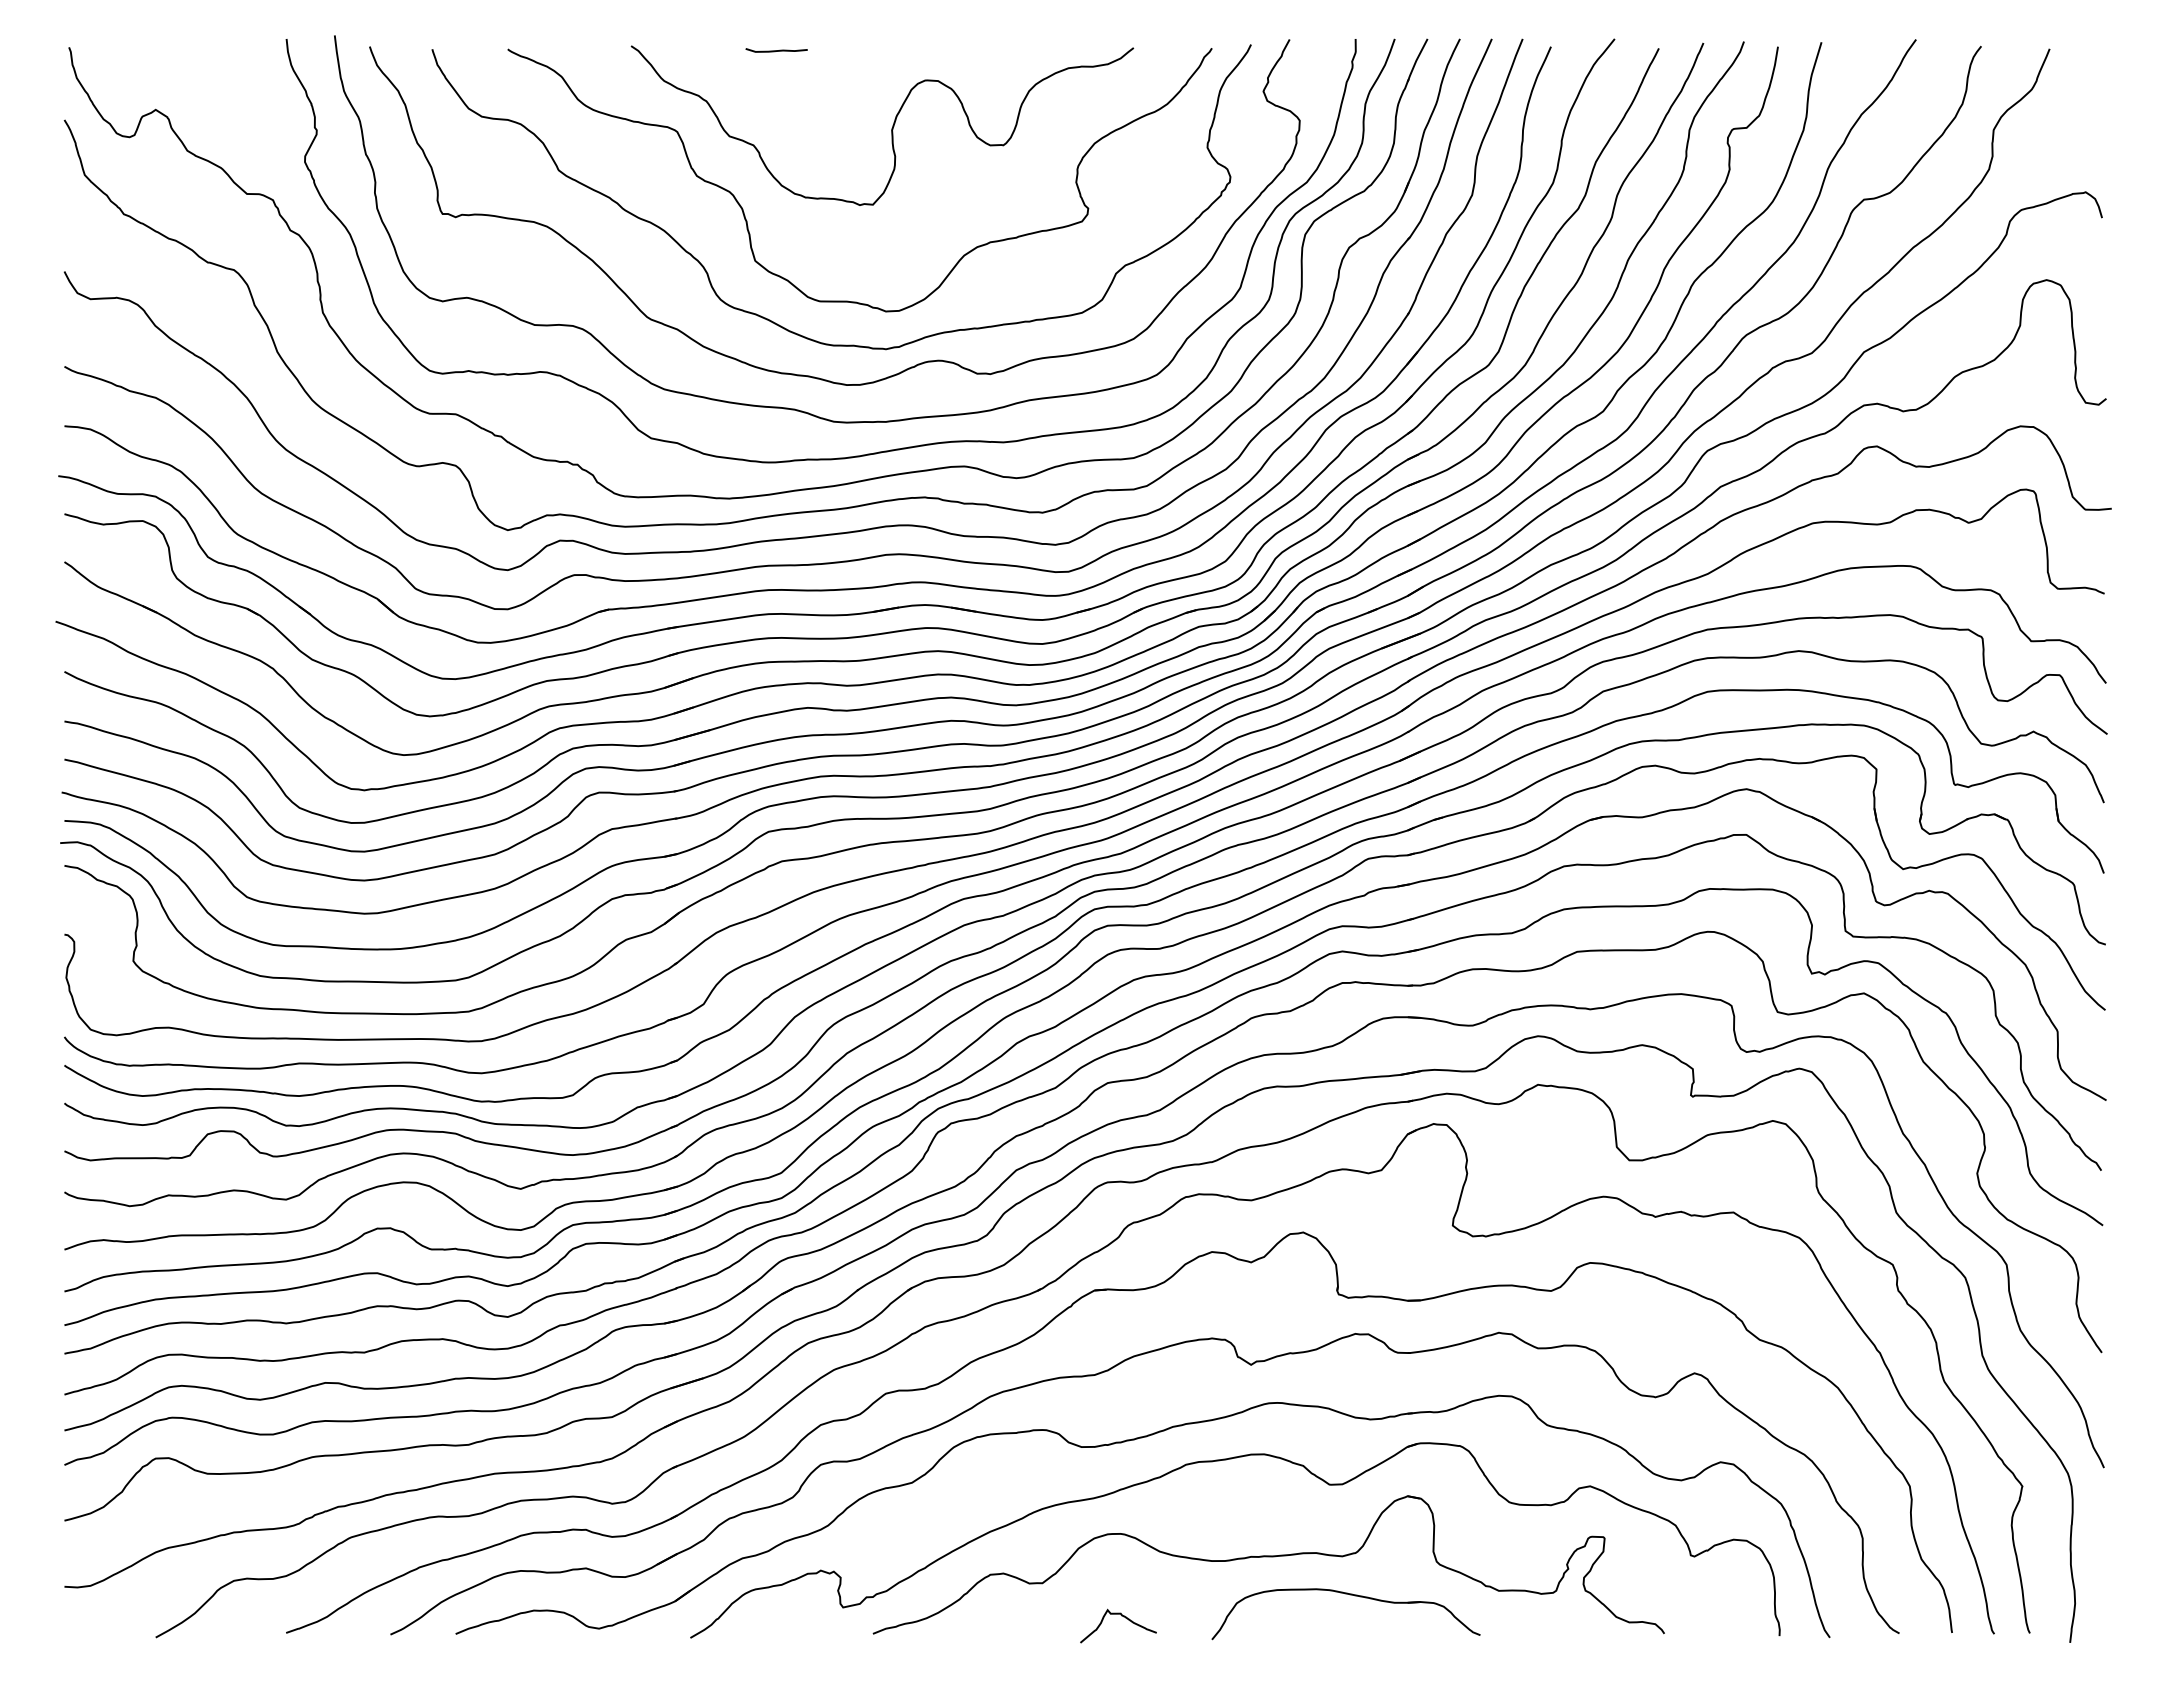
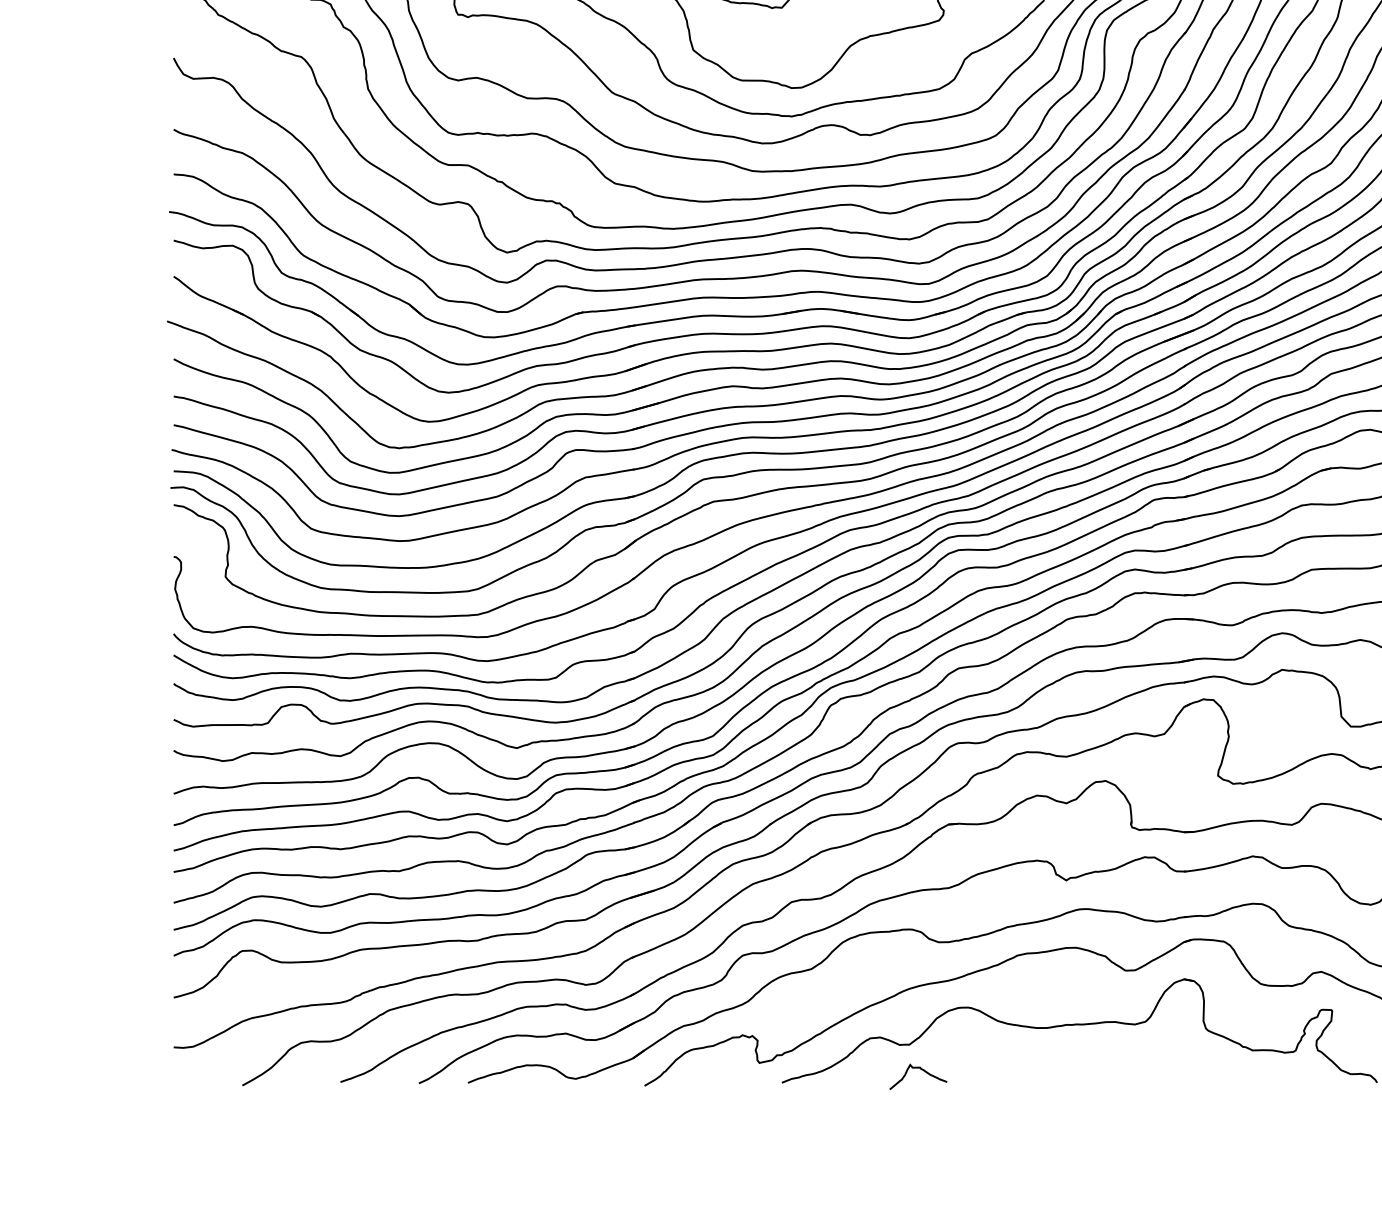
part: (1350, 1595) -> (1141, 1053), removed
curve: (1123, 1617) -> (922, 1070), moved

